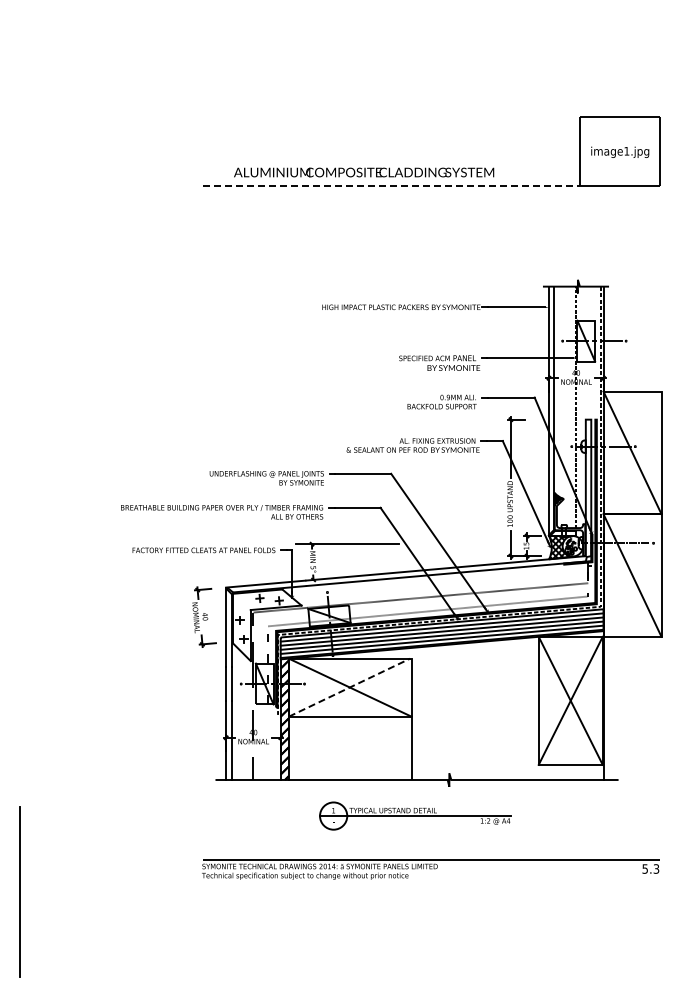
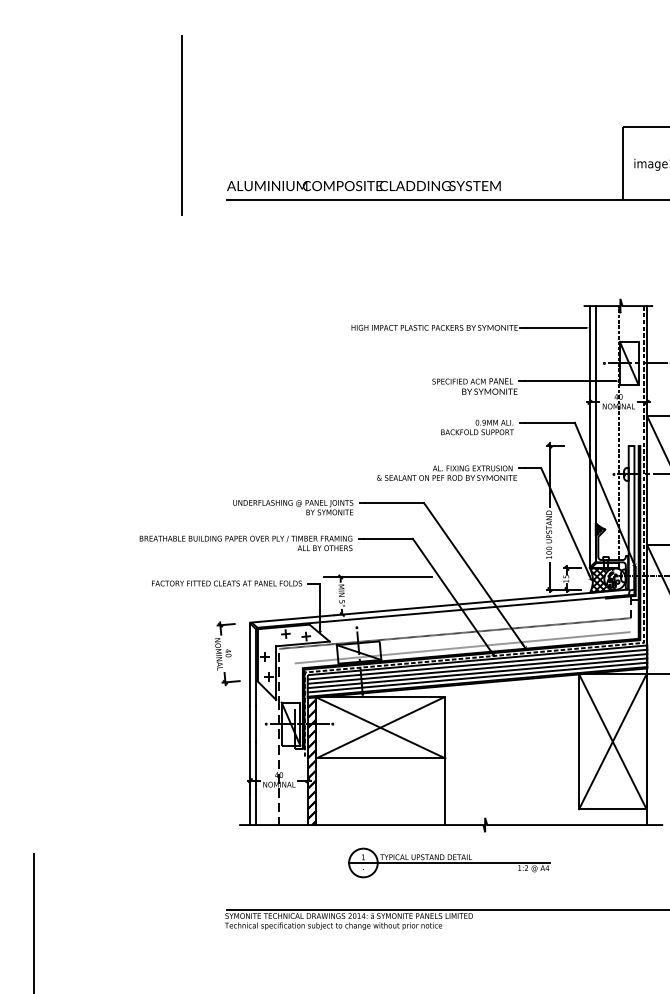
line: (160, 114) -> (181, 125), added
text: (364, 172) -> (364, 186), moved
line: (391, 185) -> (424, 199), dashed -> solid
line: (349, 687) -> (380, 727), dashed -> solid

